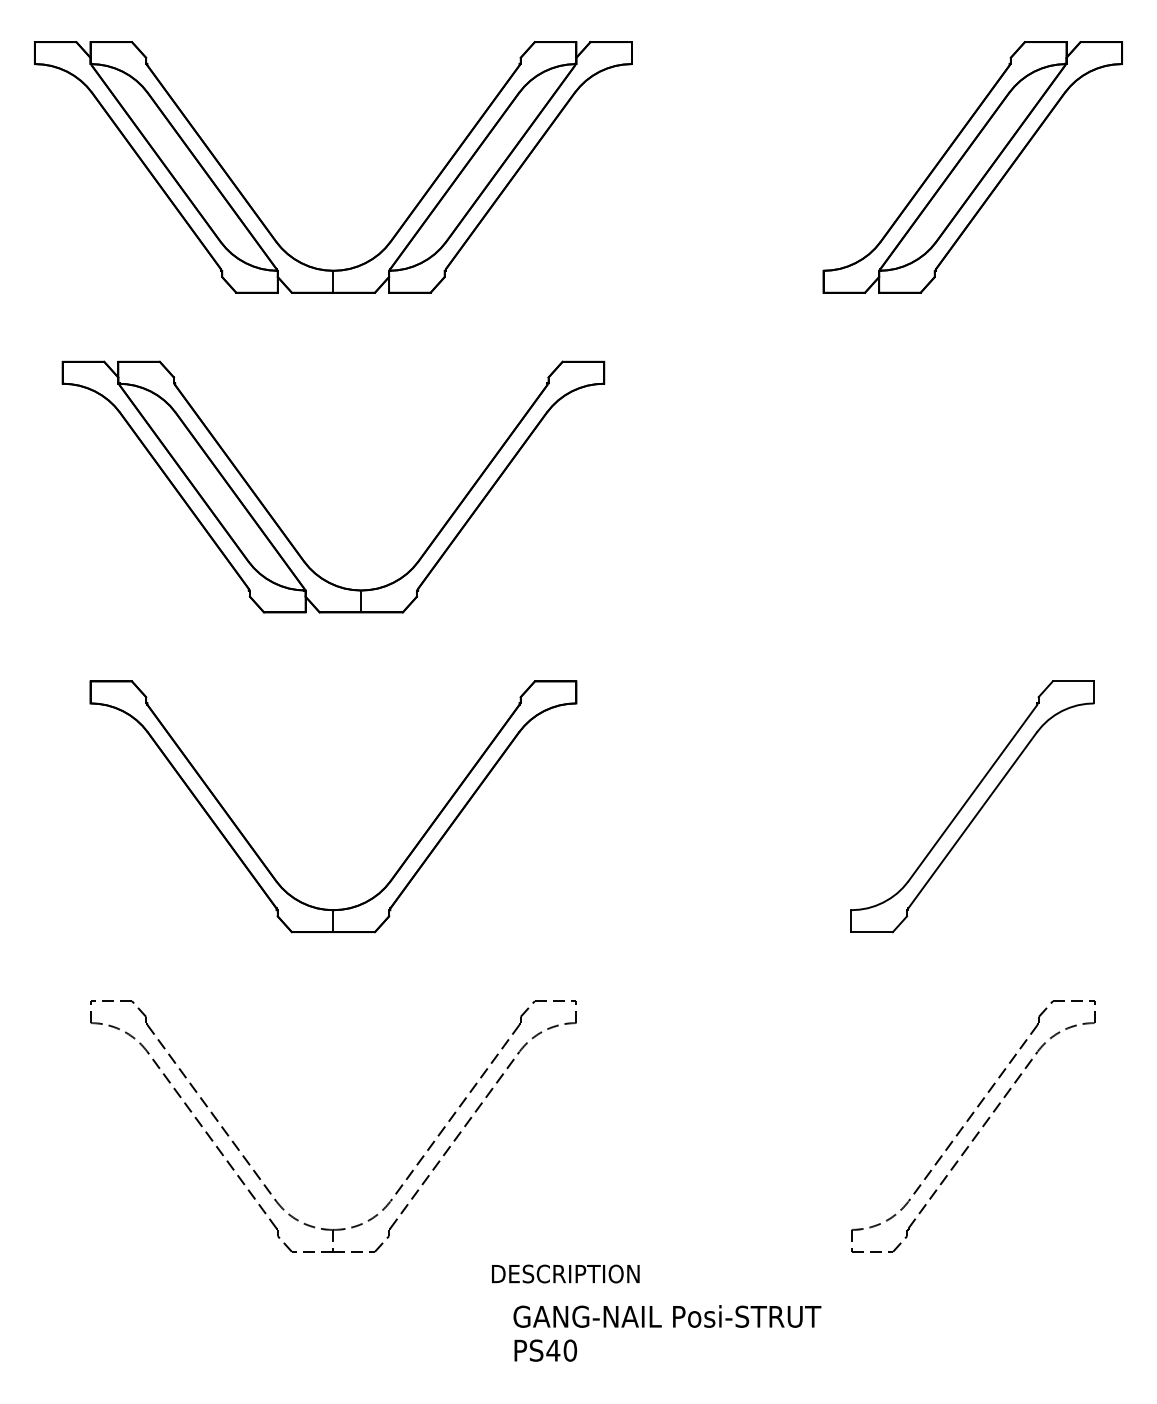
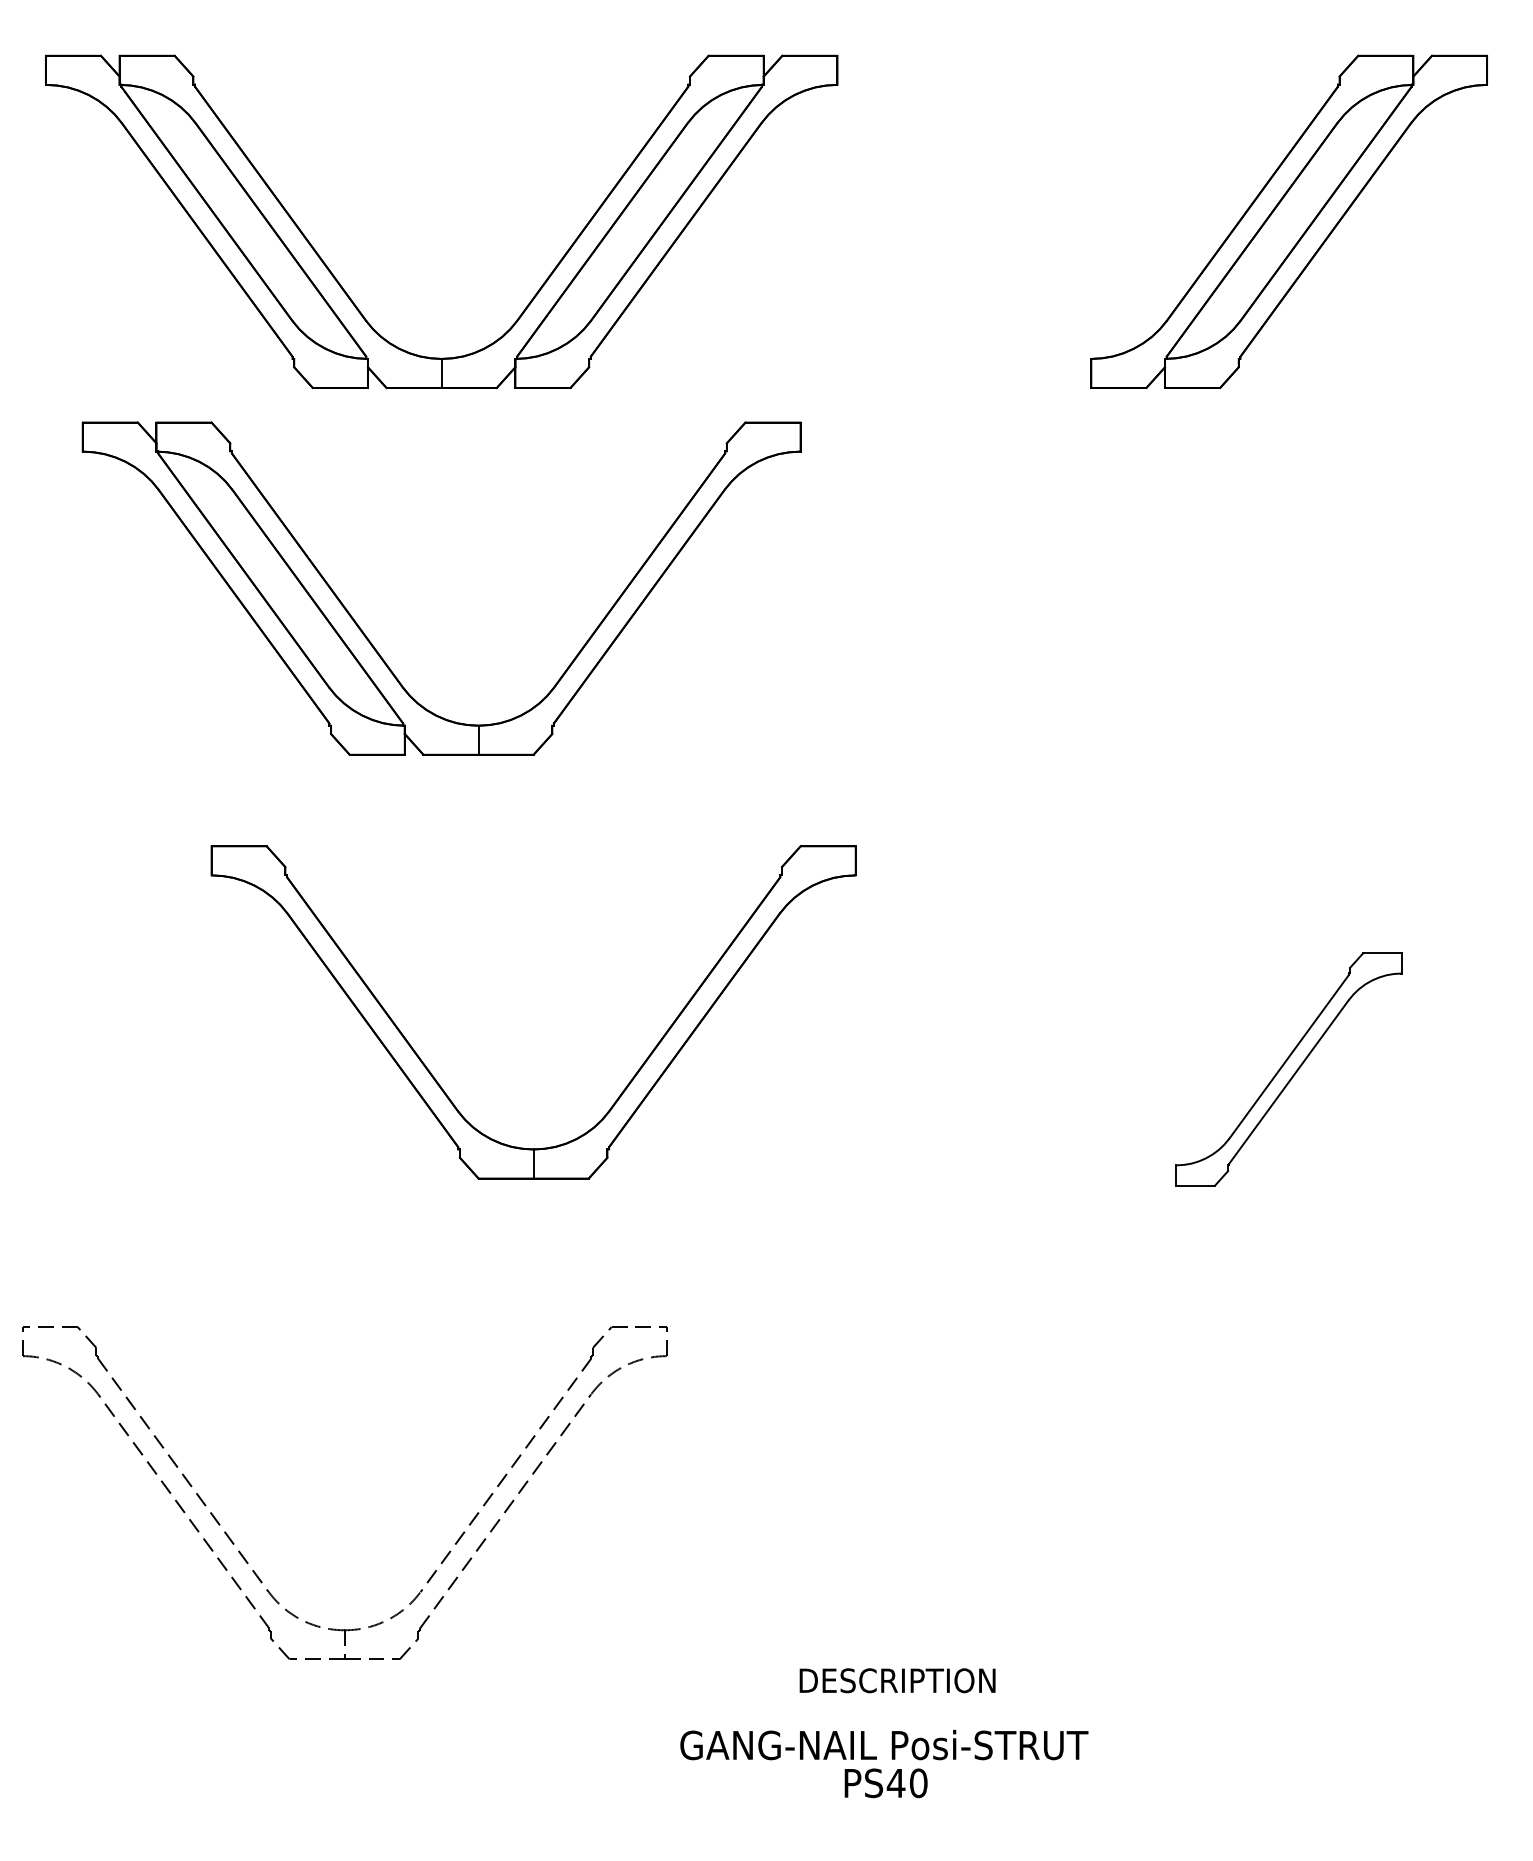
part: (279, 525) -> (369, 639), moved
part: (972, 806) -> (1288, 1069), size x0.7
part: (262, 860) -> (439, 1083), moved
part: (968, 1120) -> (1283, 1485), removed
part: (259, 1176) -> (246, 1559), moved
text: (565, 1273) -> (897, 1680), moved
text: (545, 1350) -> (885, 1783), moved

